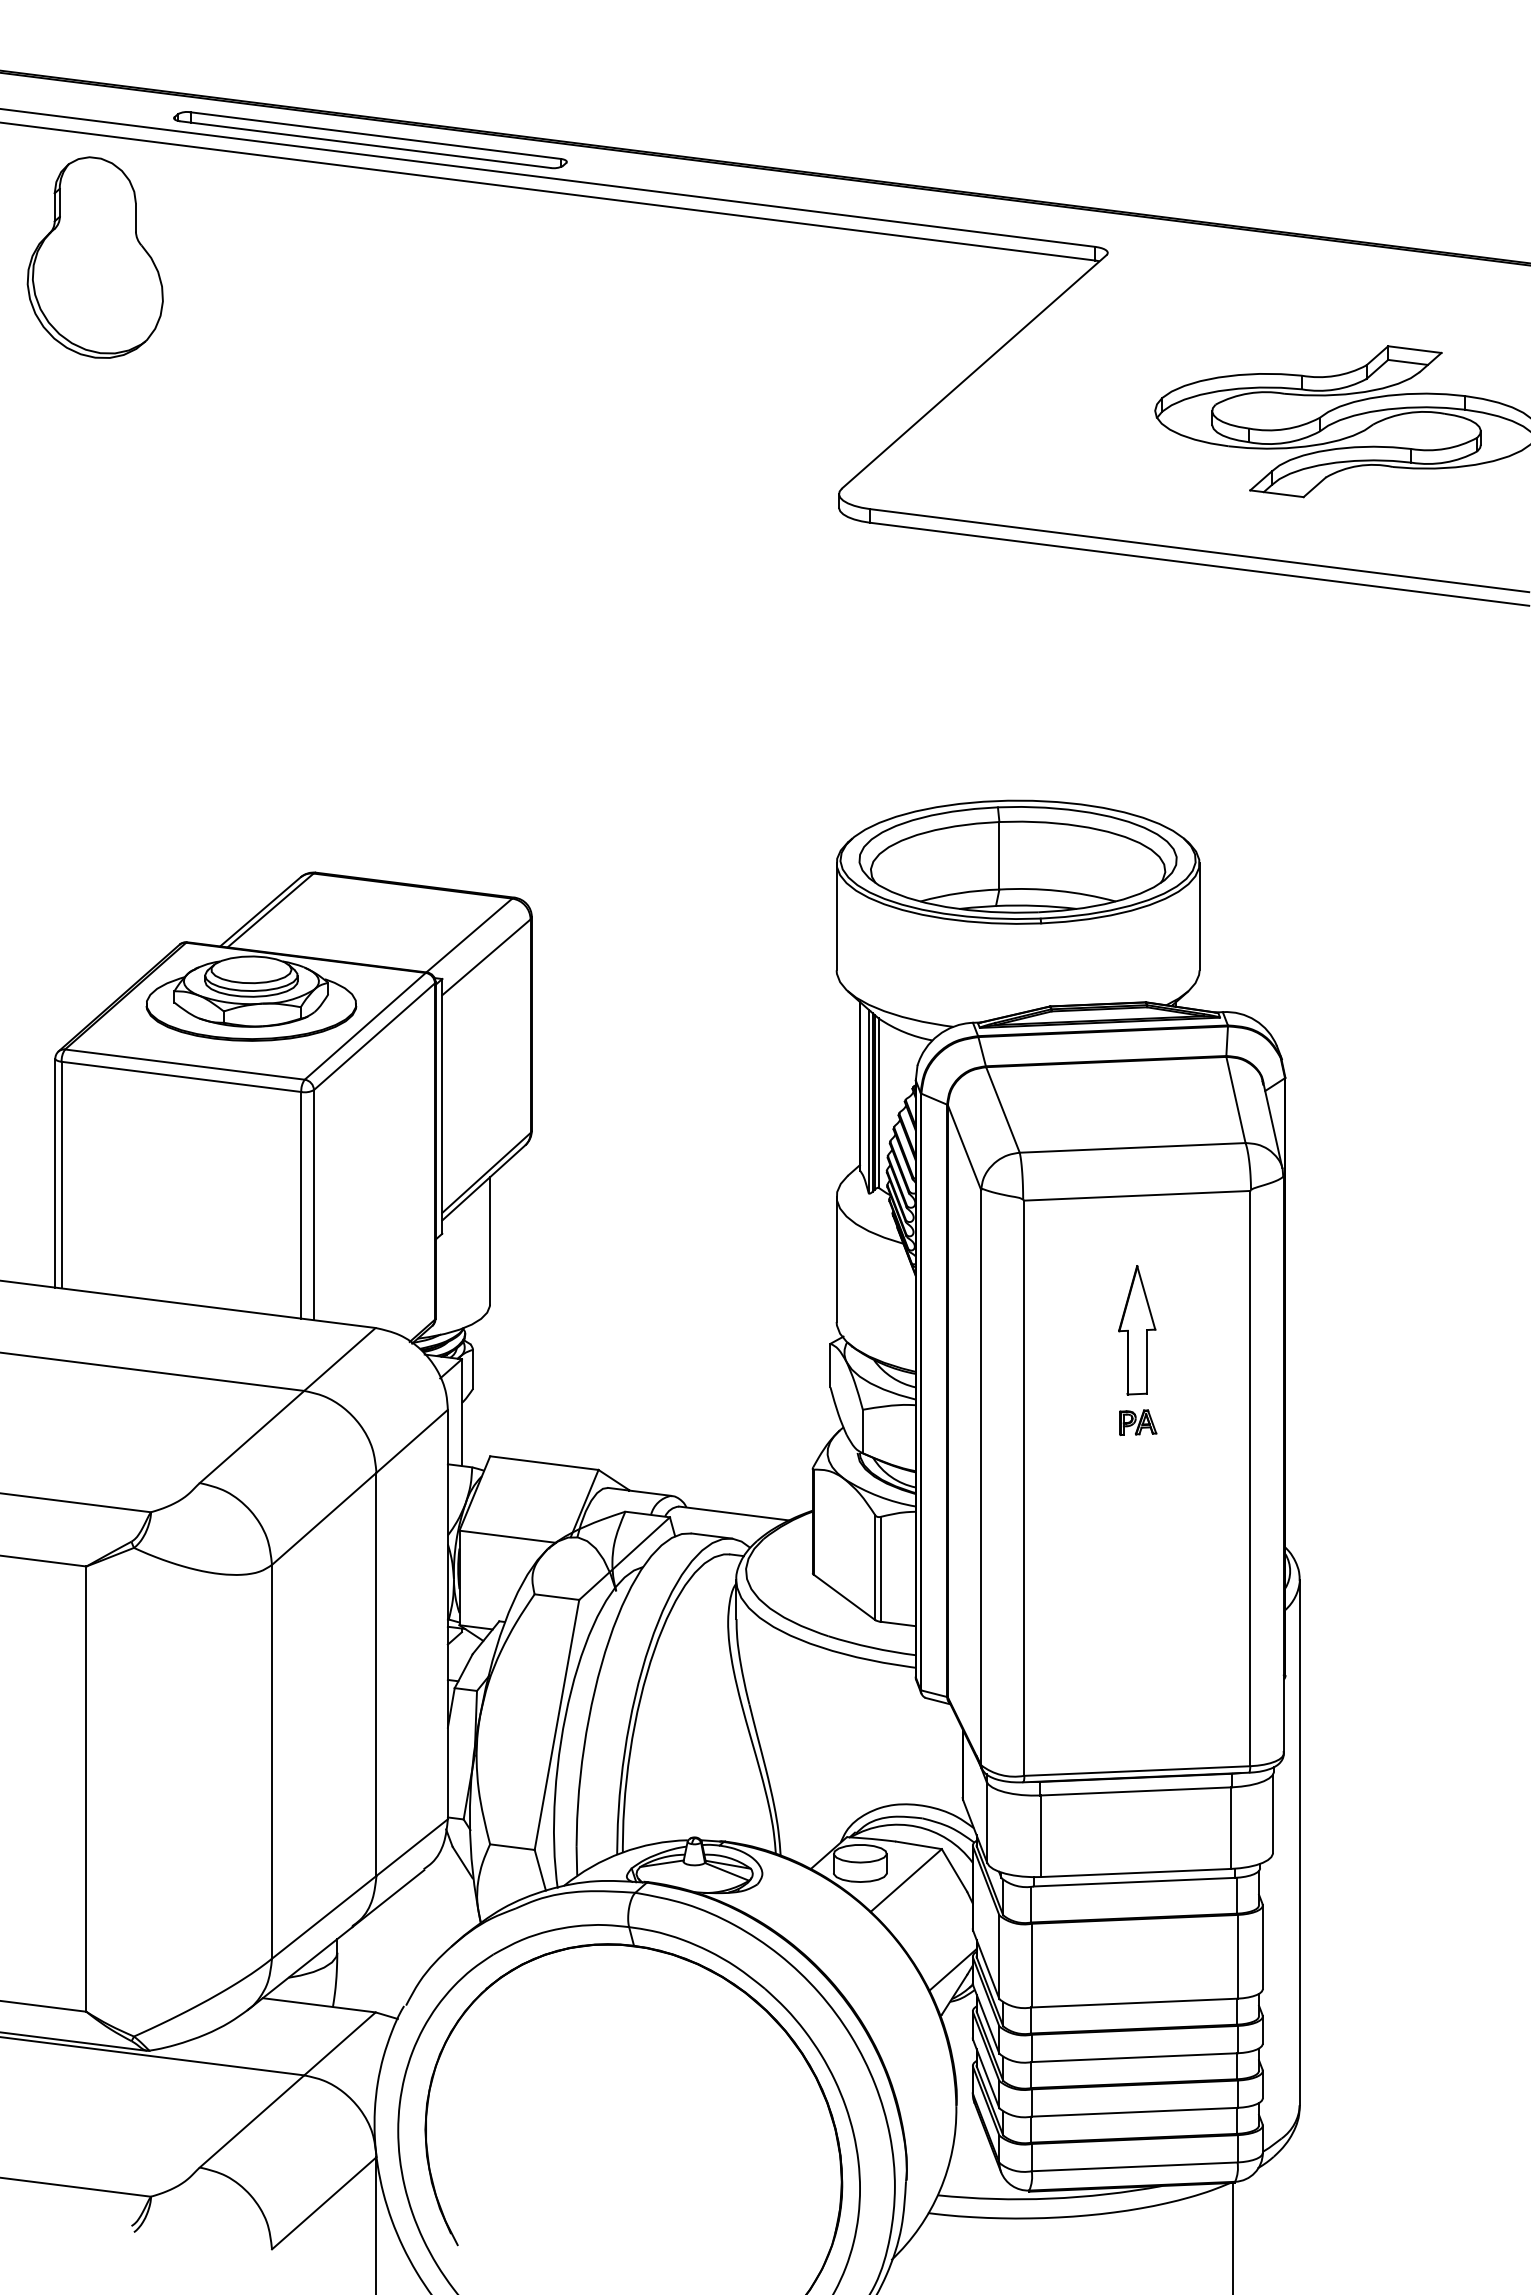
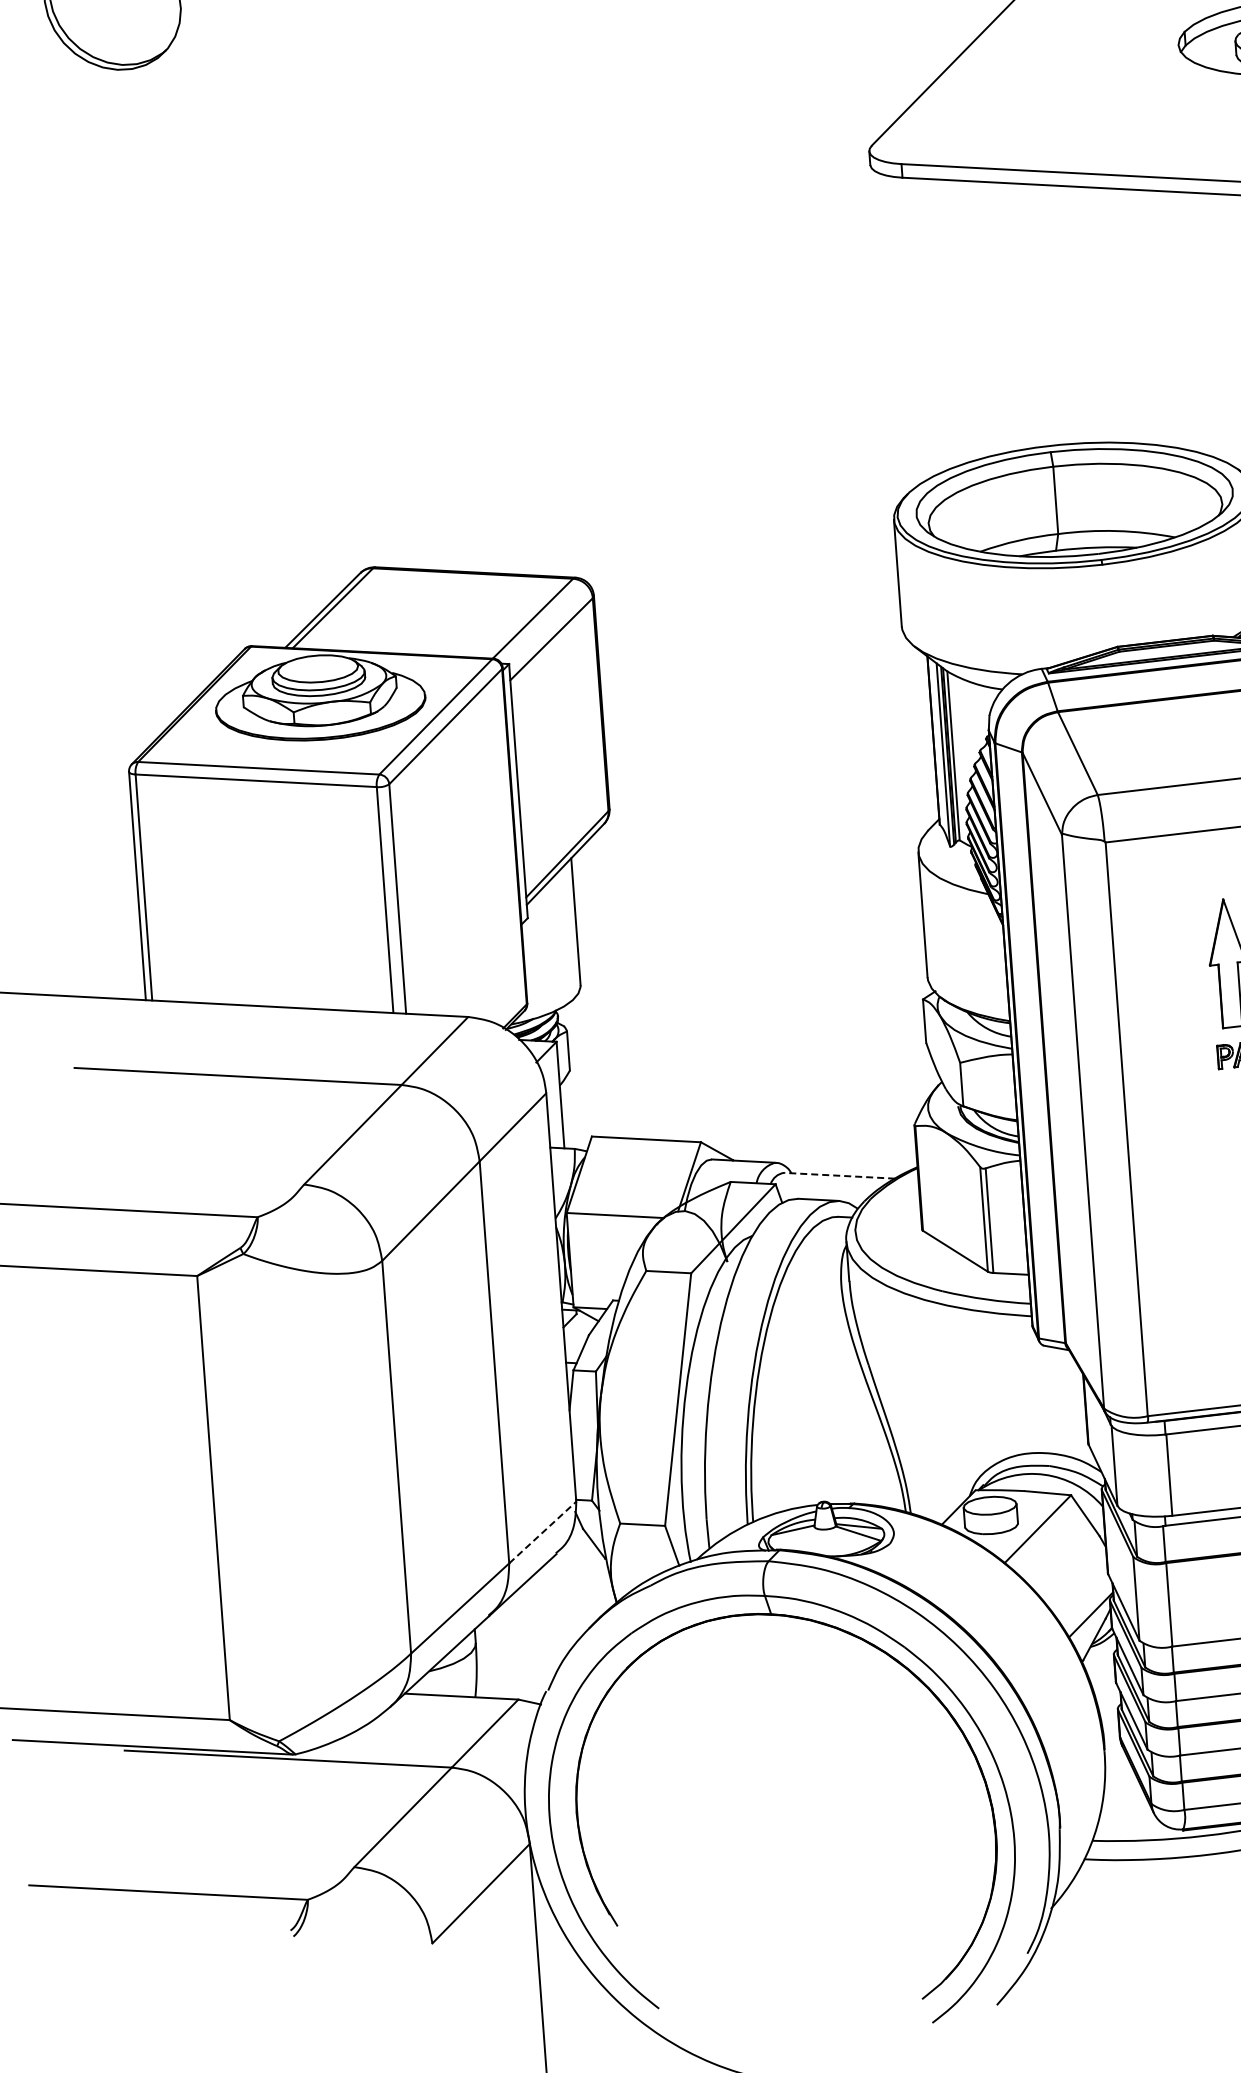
line: (734, 1513) -> (839, 1175), solid -> dashed
line: (412, 1847) -> (543, 1532), solid -> dashed

